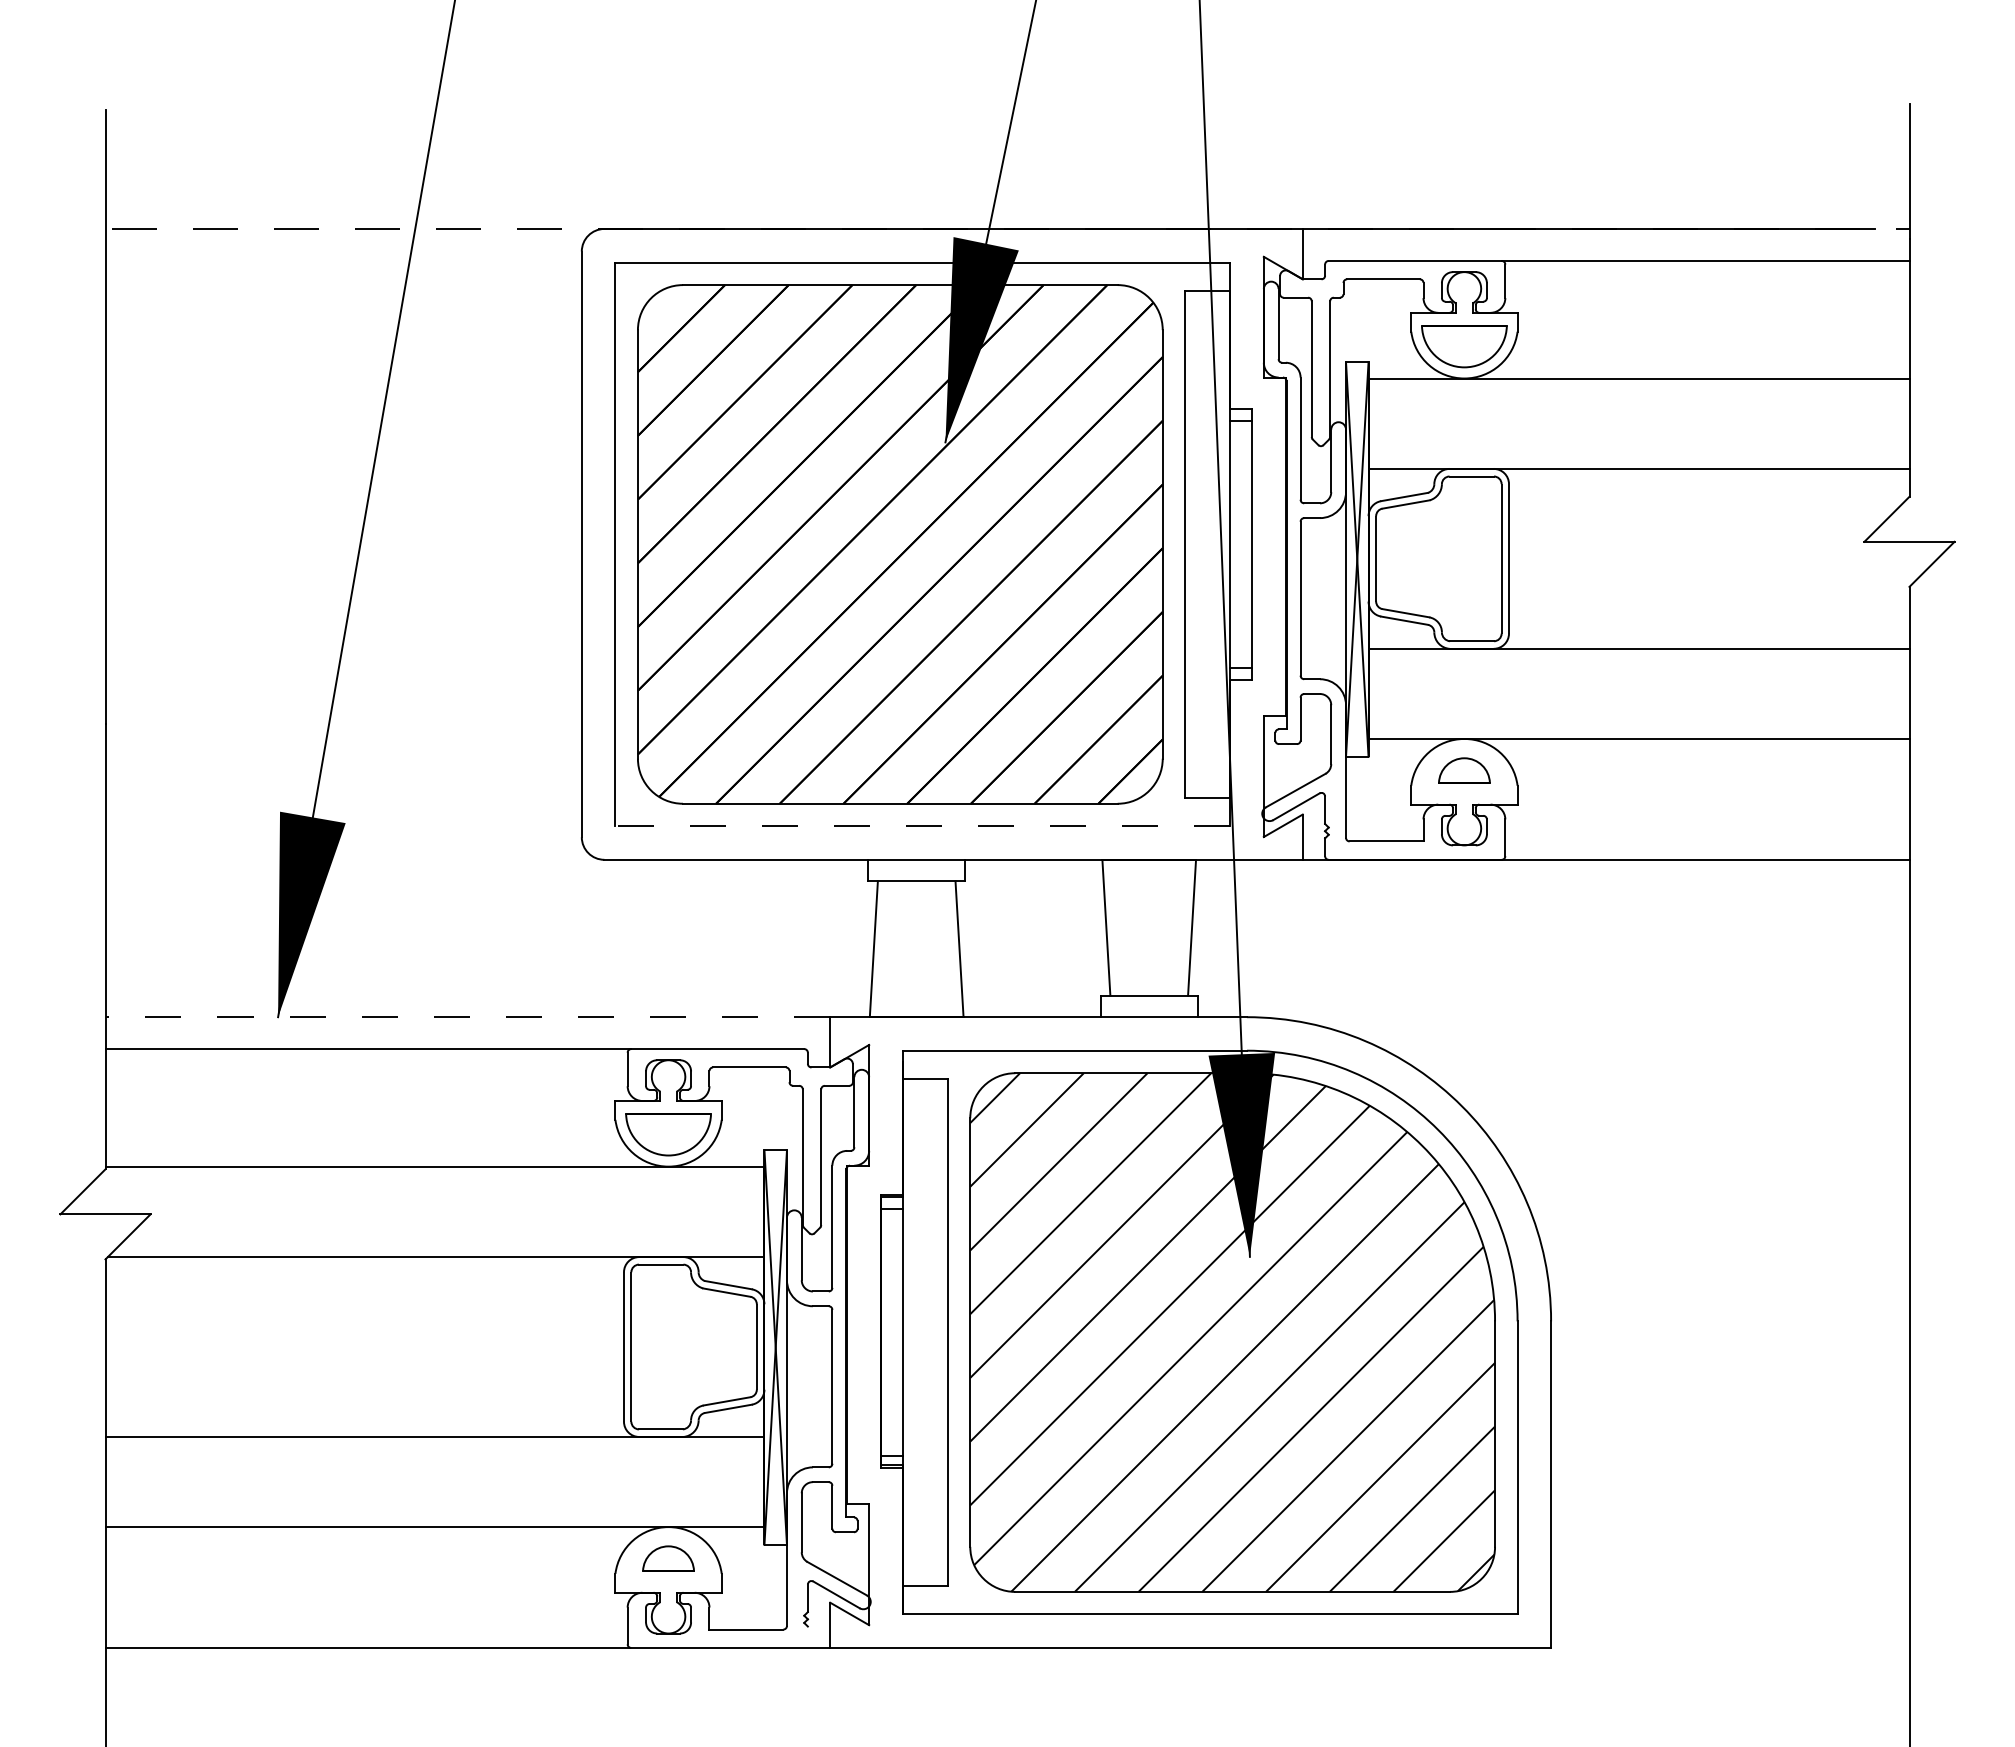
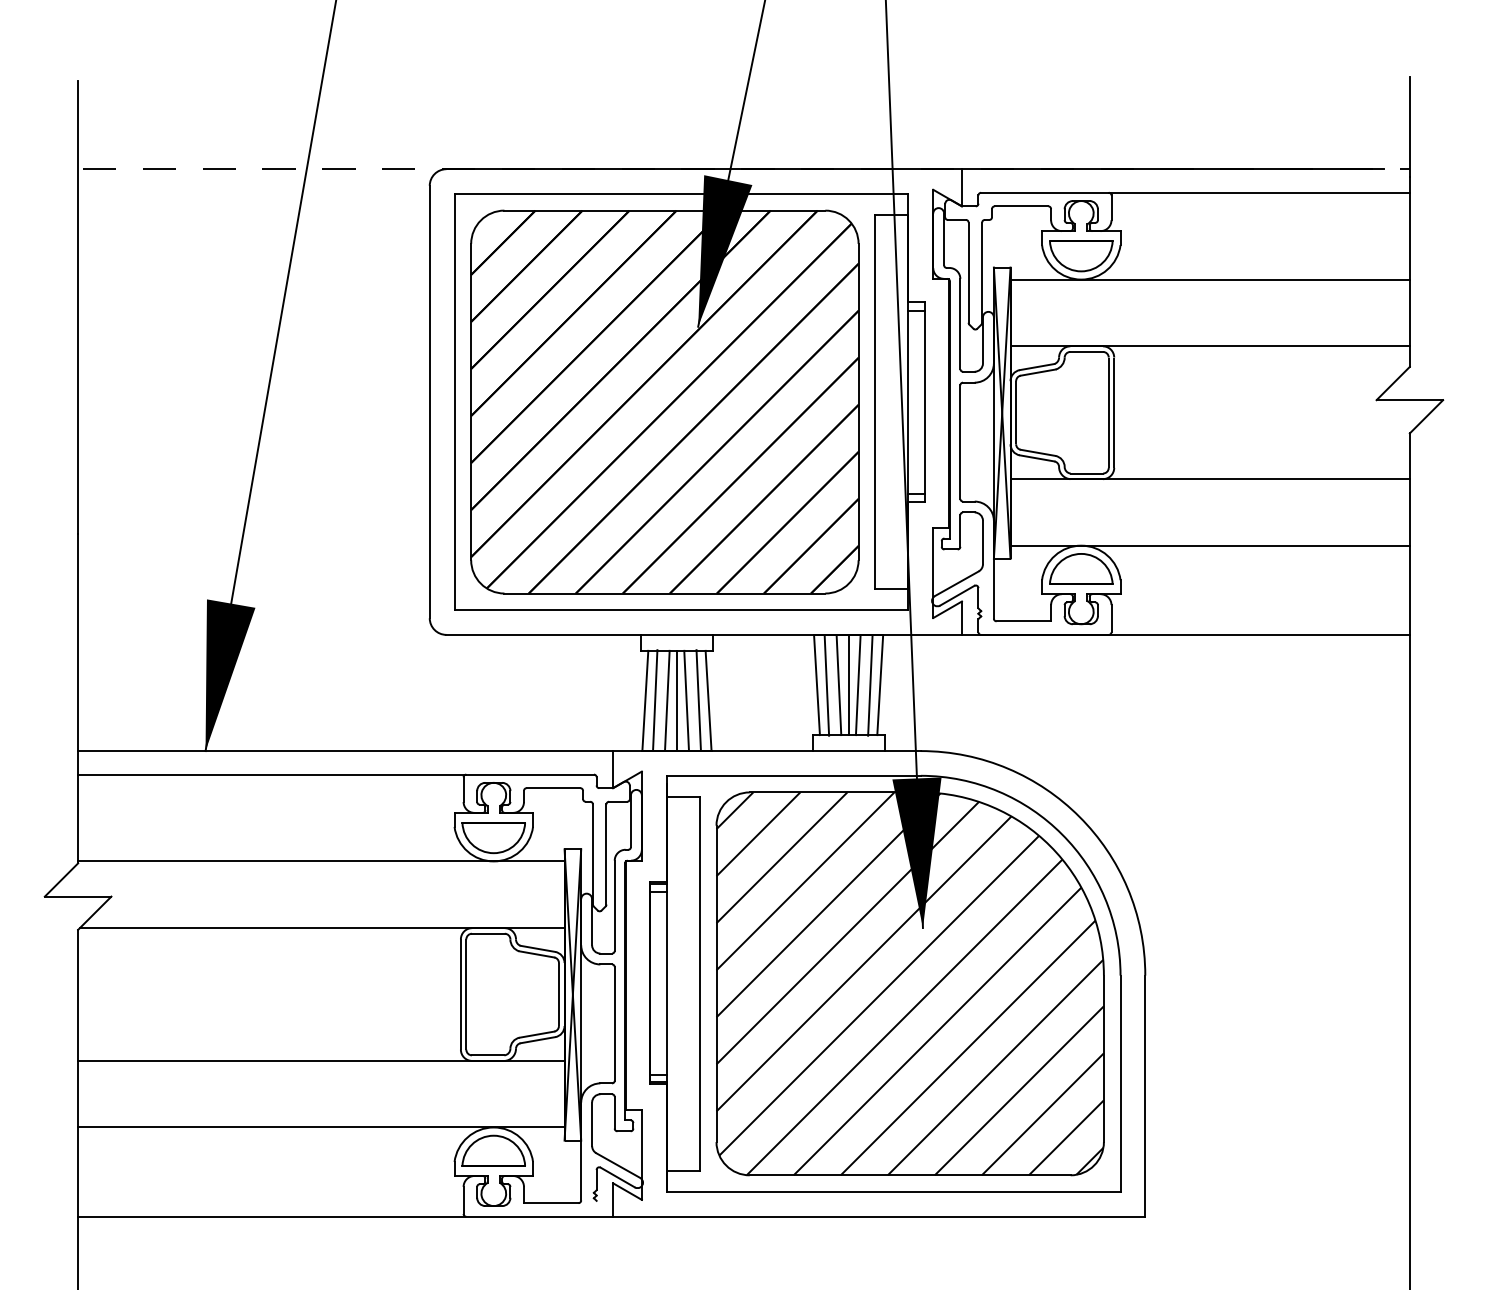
part: (1464, 770) -> (1081, 568), size x1.67
line: (922, 826) -> (681, 610), dashed -> solid
line: (1136, 927) -> (839, 684), added
line: (1149, 927) -> (848, 684), added
line: (1162, 927) -> (858, 684), added
line: (1119, 928) -> (826, 685), added
line: (1178, 928) -> (870, 685), added
line: (887, 948) -> (655, 700), added
line: (903, 948) -> (667, 700), added
line: (916, 948) -> (676, 700), added
line: (929, 948) -> (686, 700), added
line: (946, 948) -> (698, 700), added
line: (467, 1017) -> (345, 751), dashed -> solid
part: (668, 1558) -> (493, 1150), size x1.67

